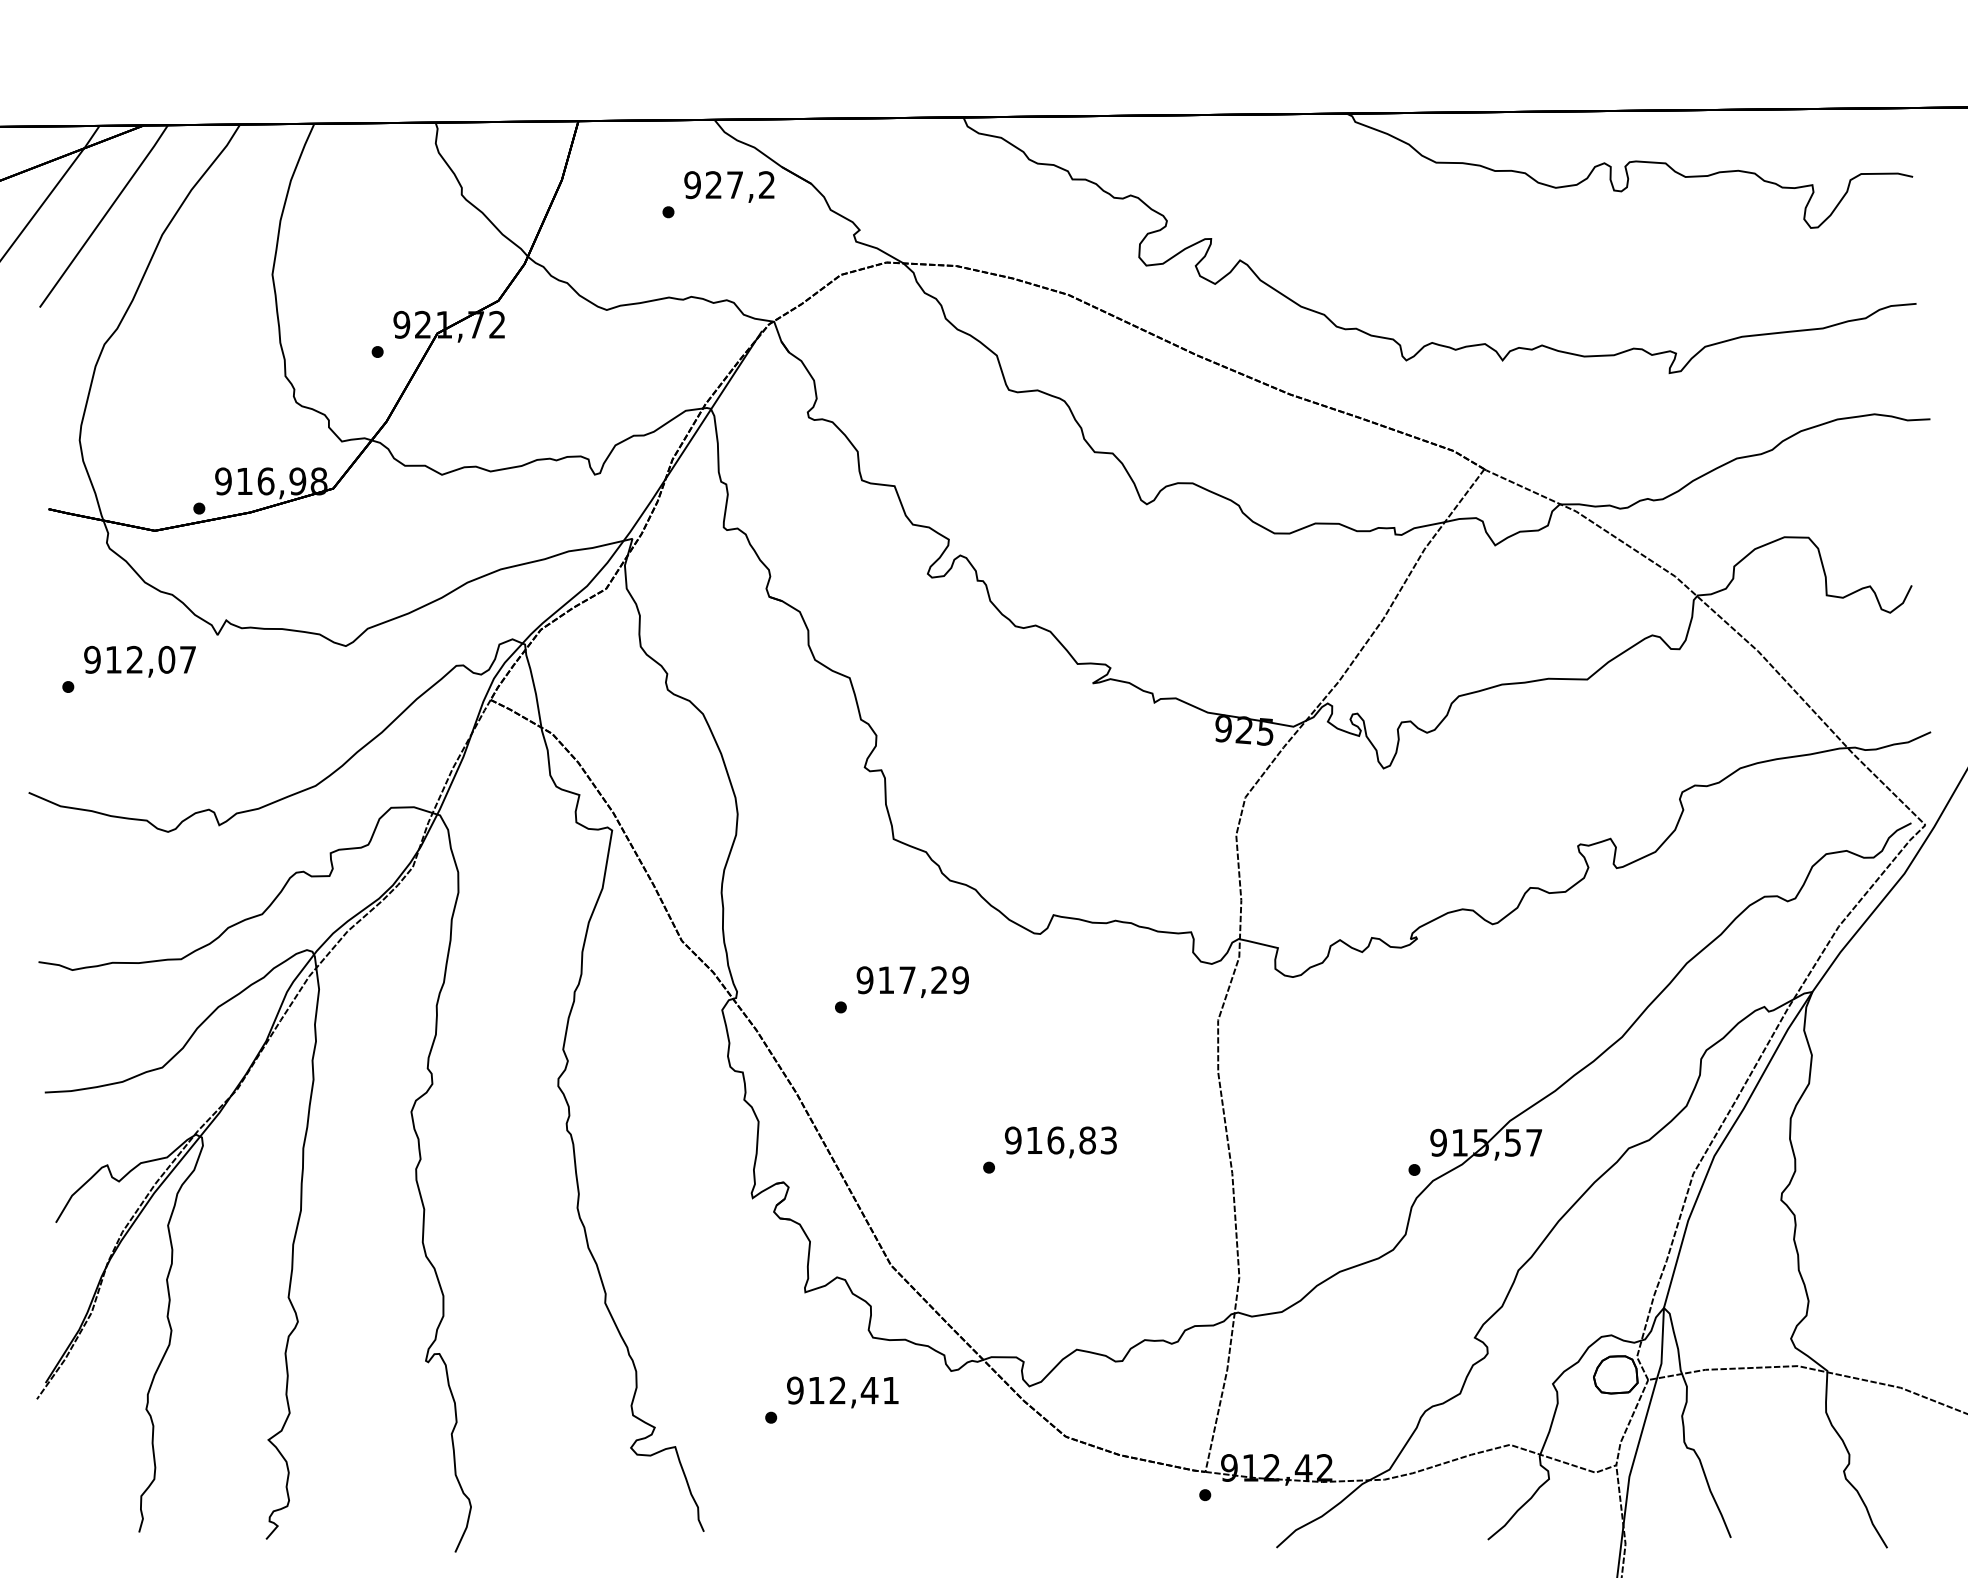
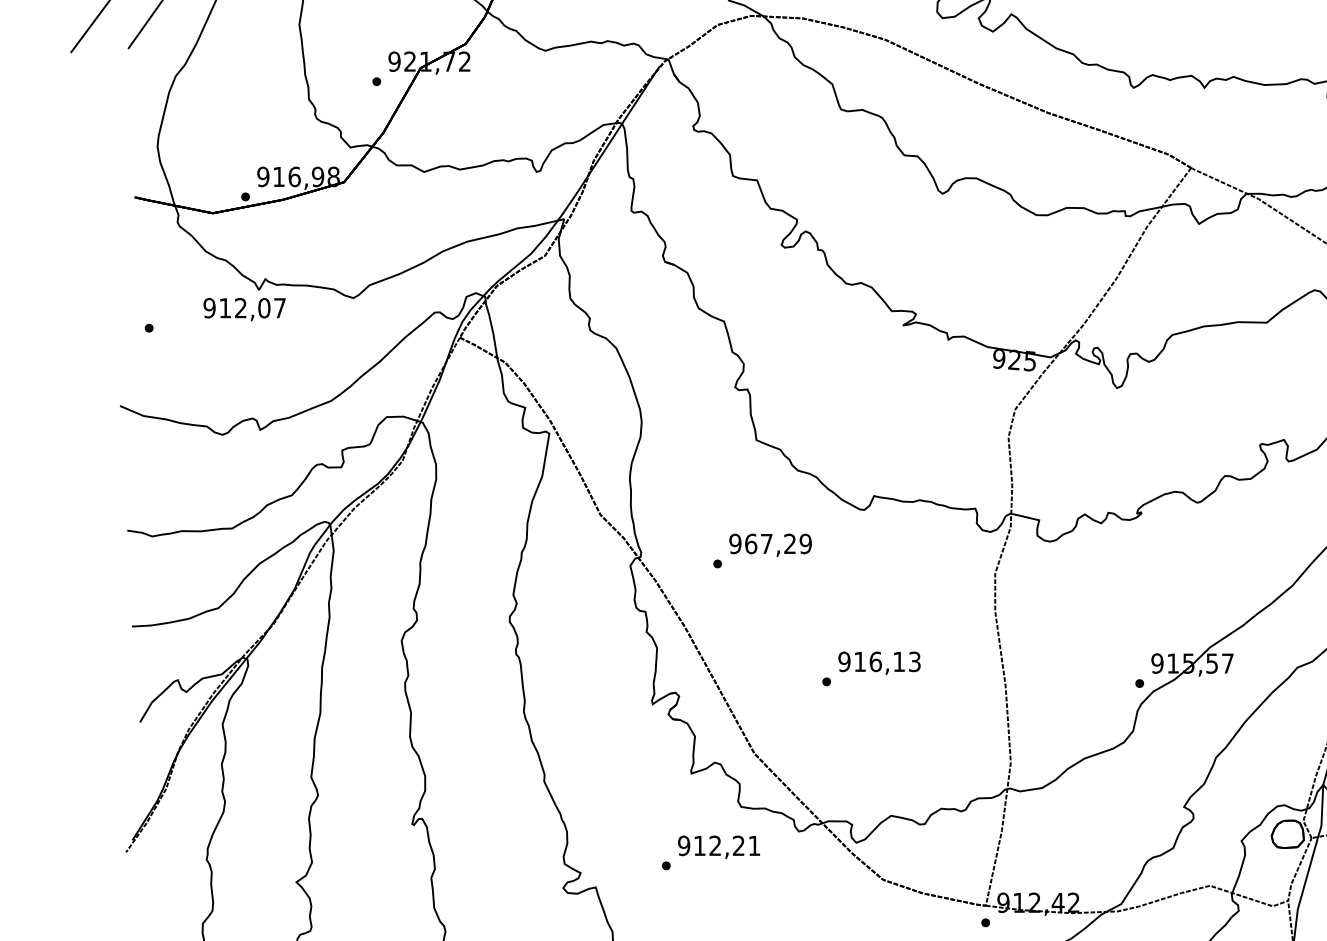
text: (139, 661) -> (244, 309), moved
text: (886, 980) -> (751, 544), 917,29 -> 967,29
text: (1087, 1140) -> (899, 661), 916,83 -> 916,13
text: (869, 1390) -> (738, 845), 912,41 -> 912,21

